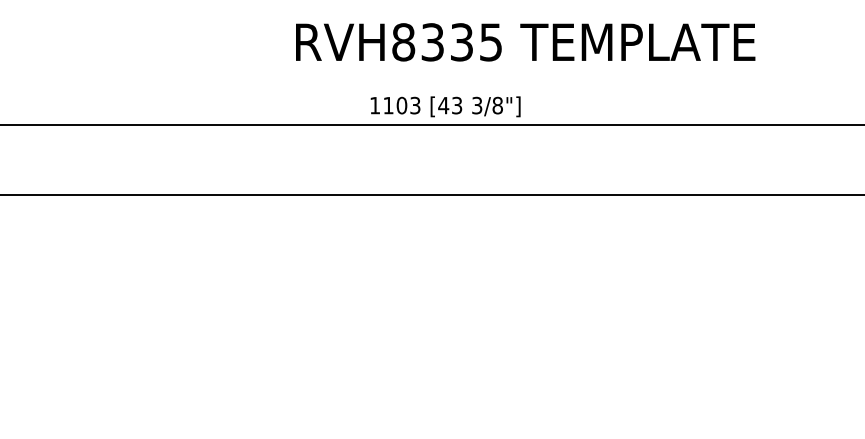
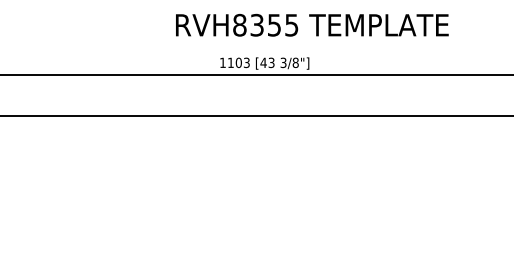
text: (461, 41) -> (274, 24), RVH8335 -> RVH8355

